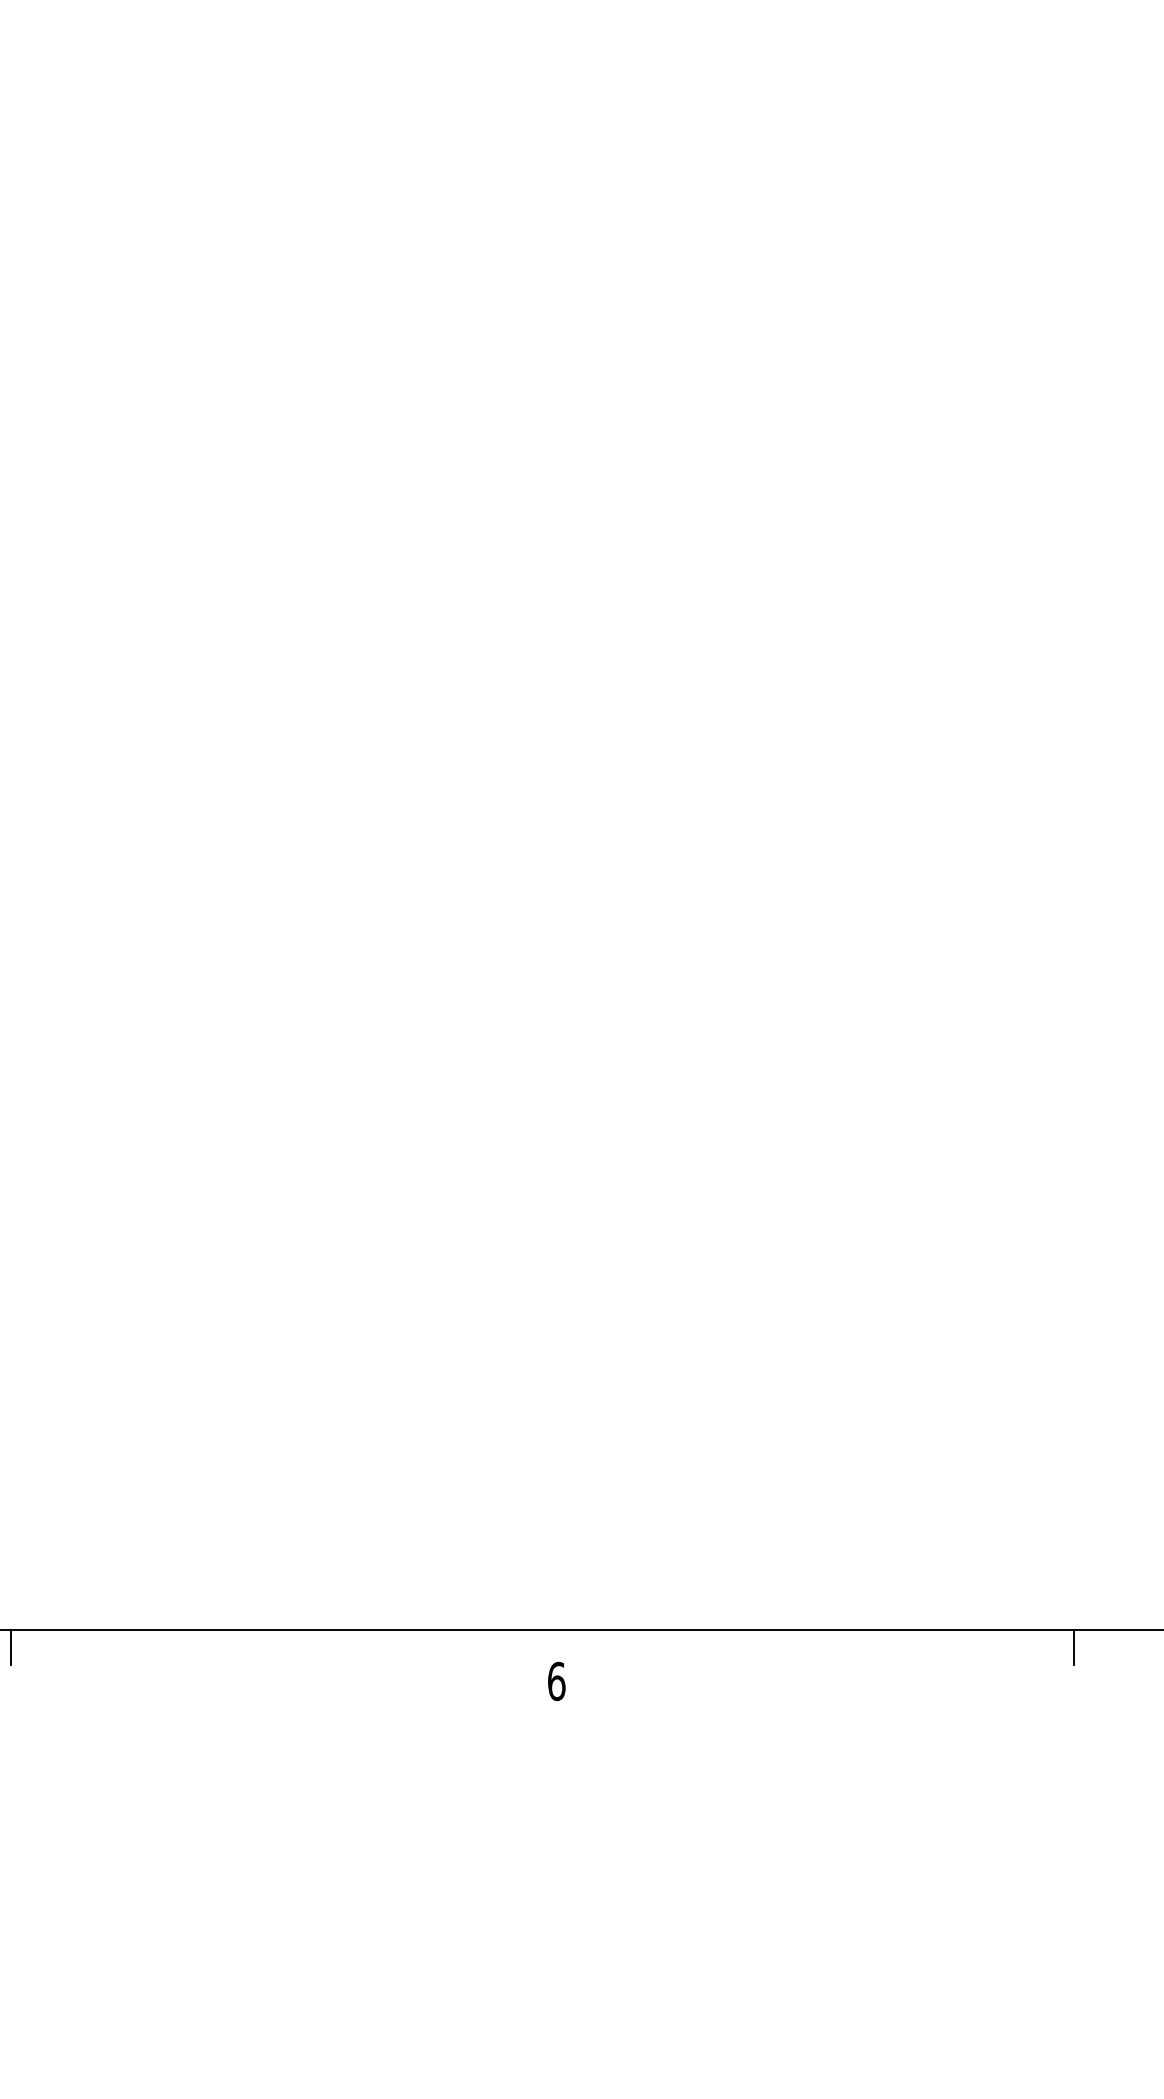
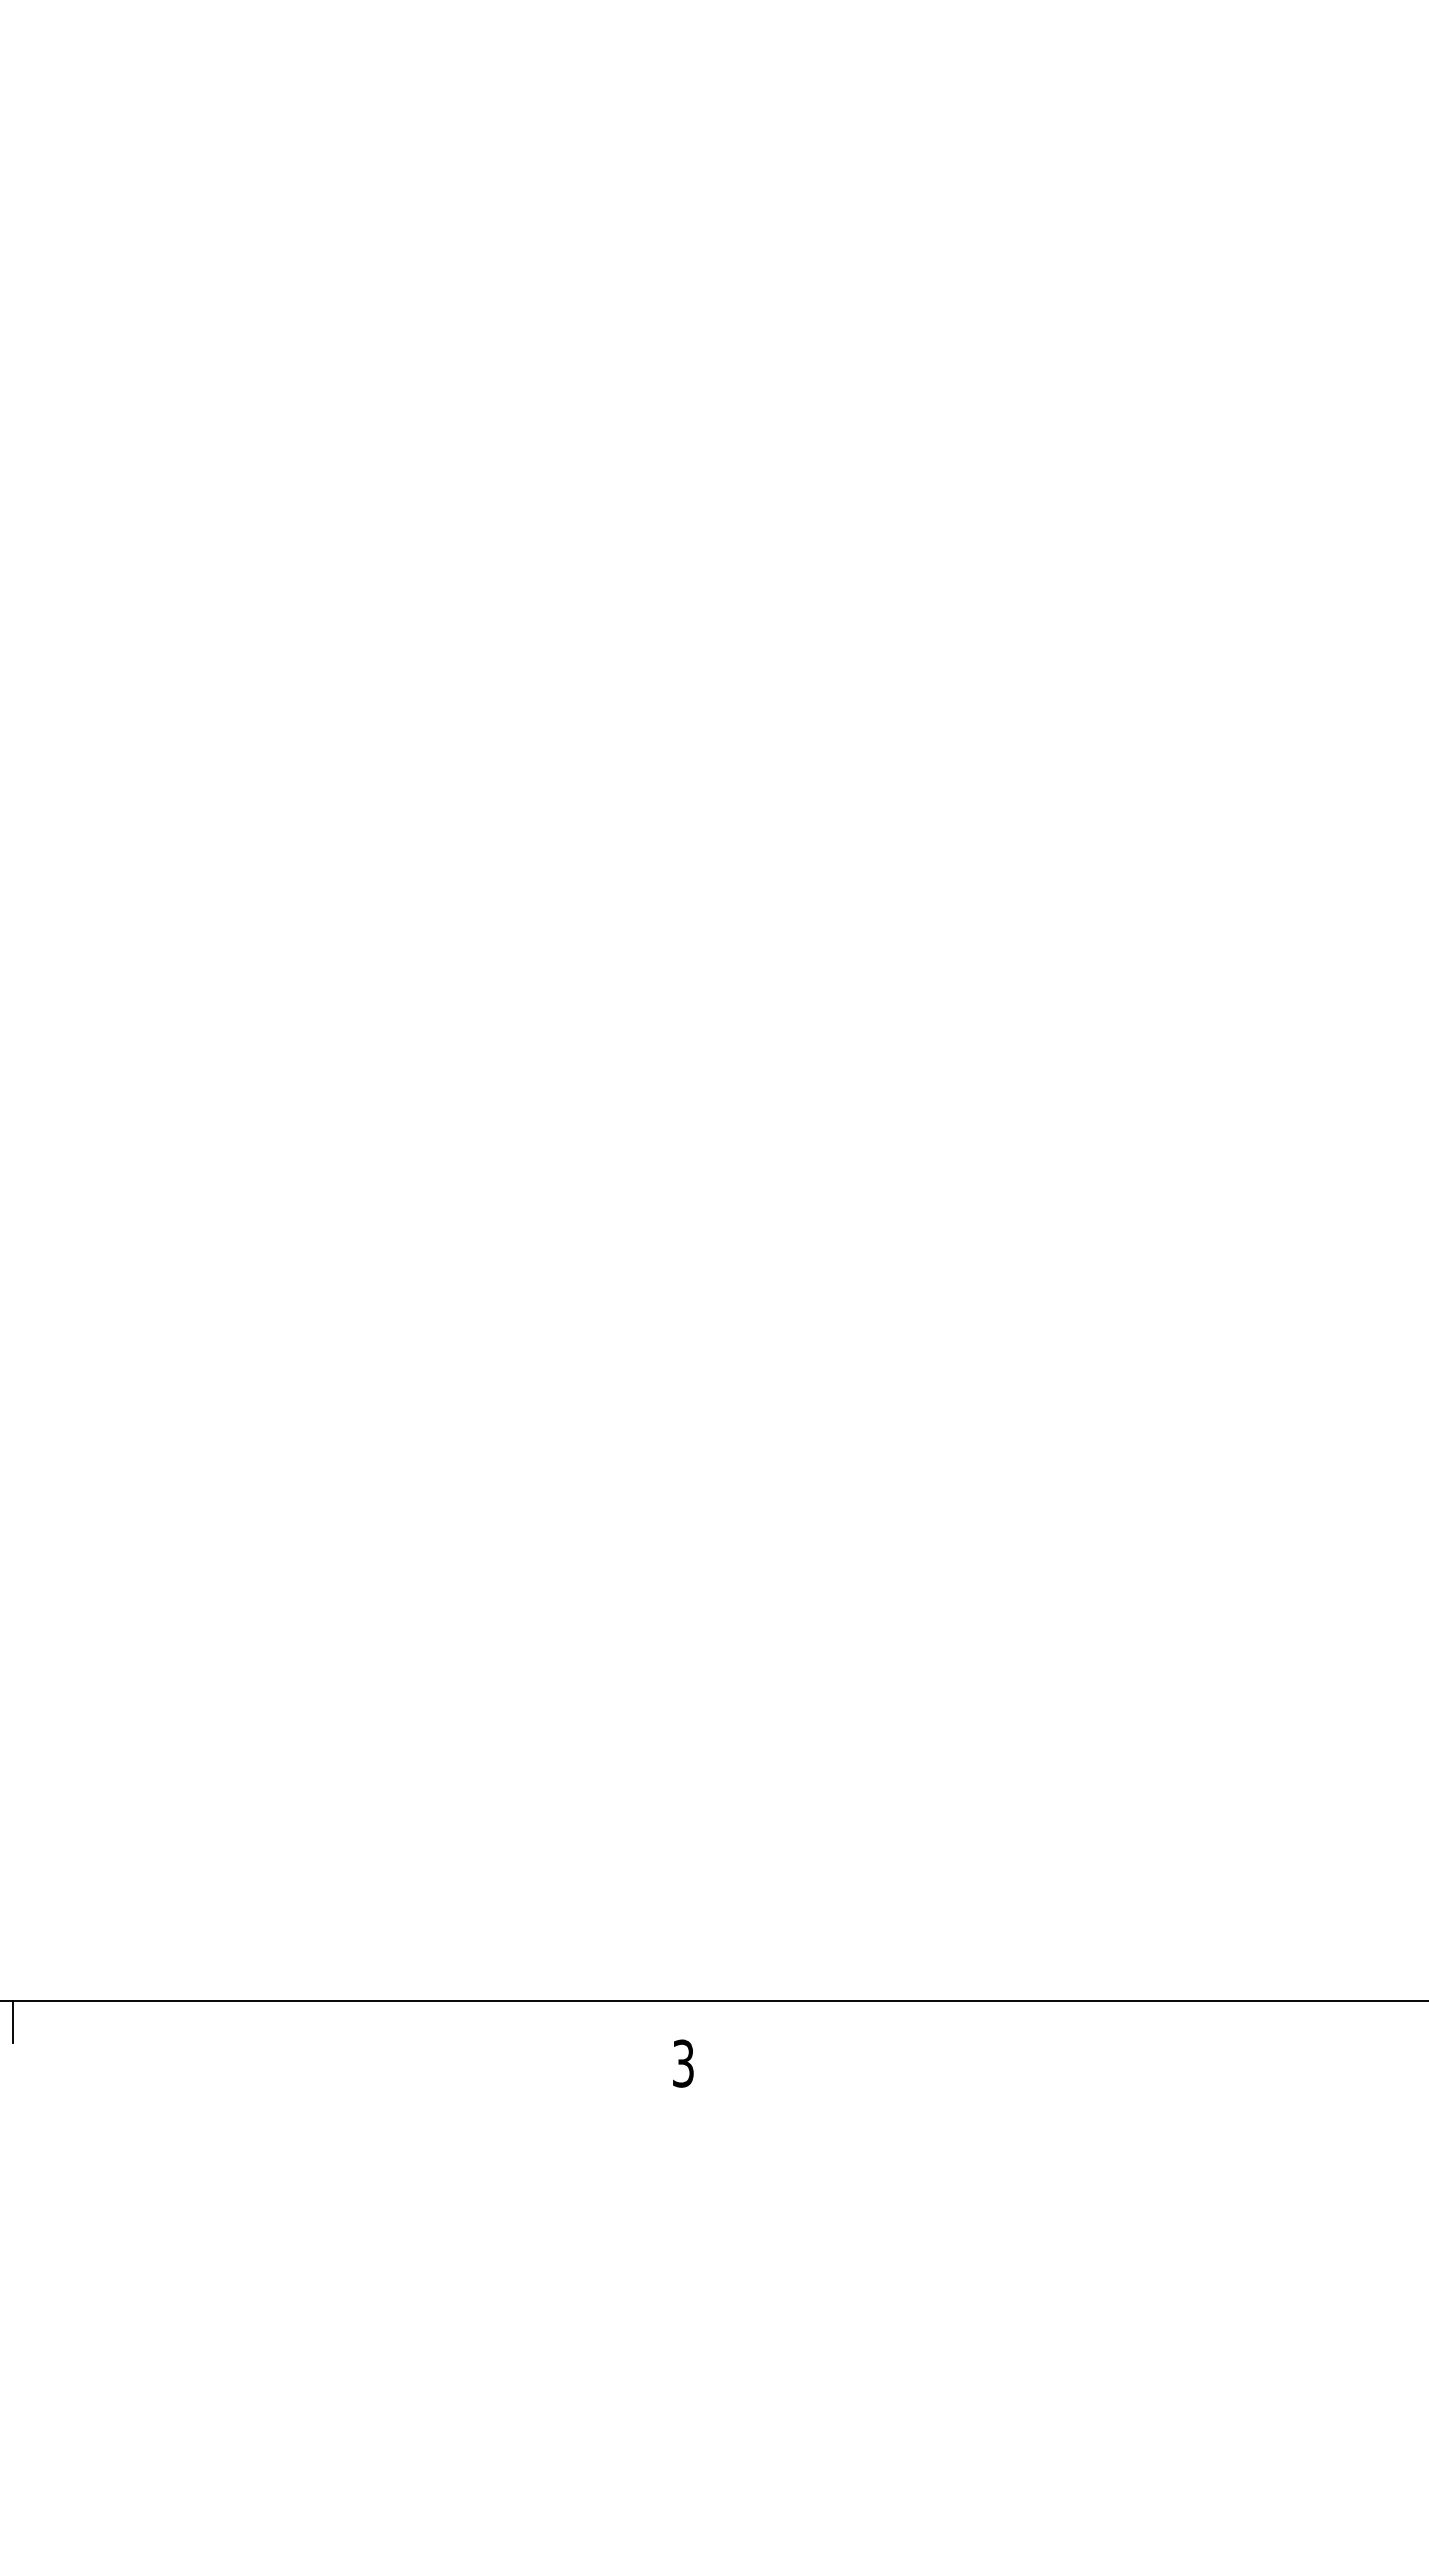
line: (1074, 1647) -> (1318, 2021), removed
text: (556, 1681) -> (683, 2063), 6 -> 3

